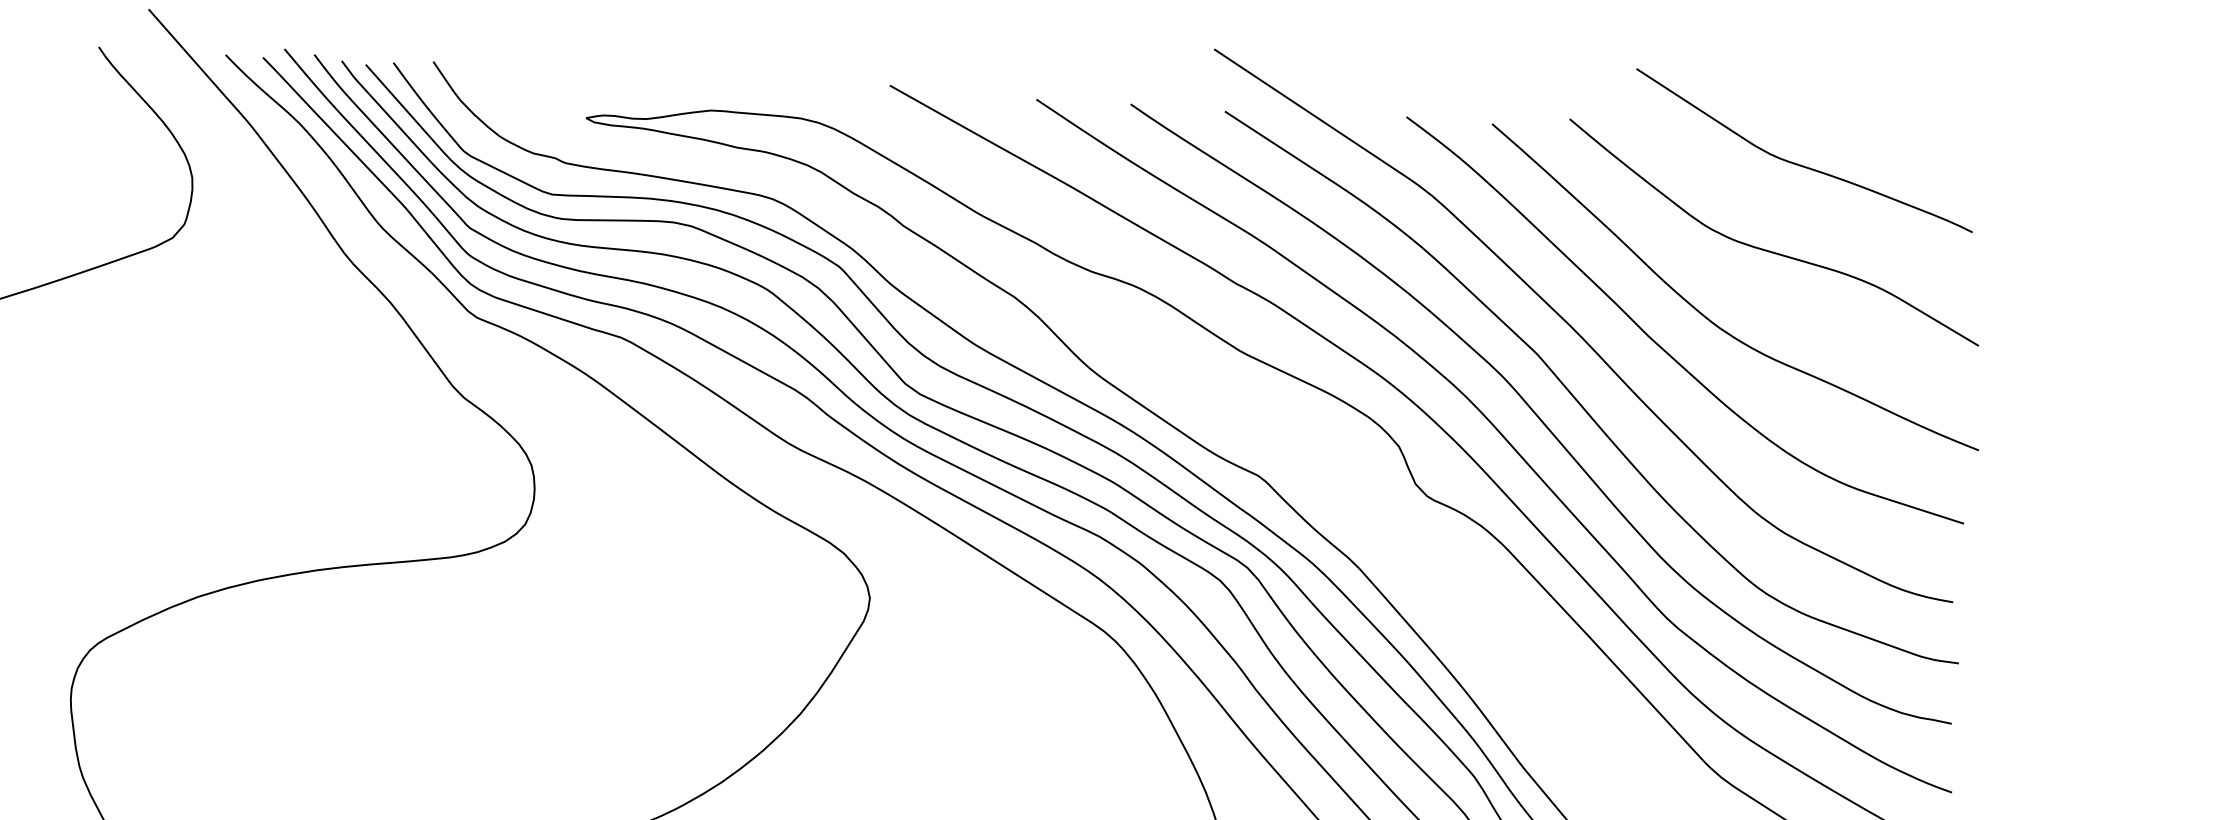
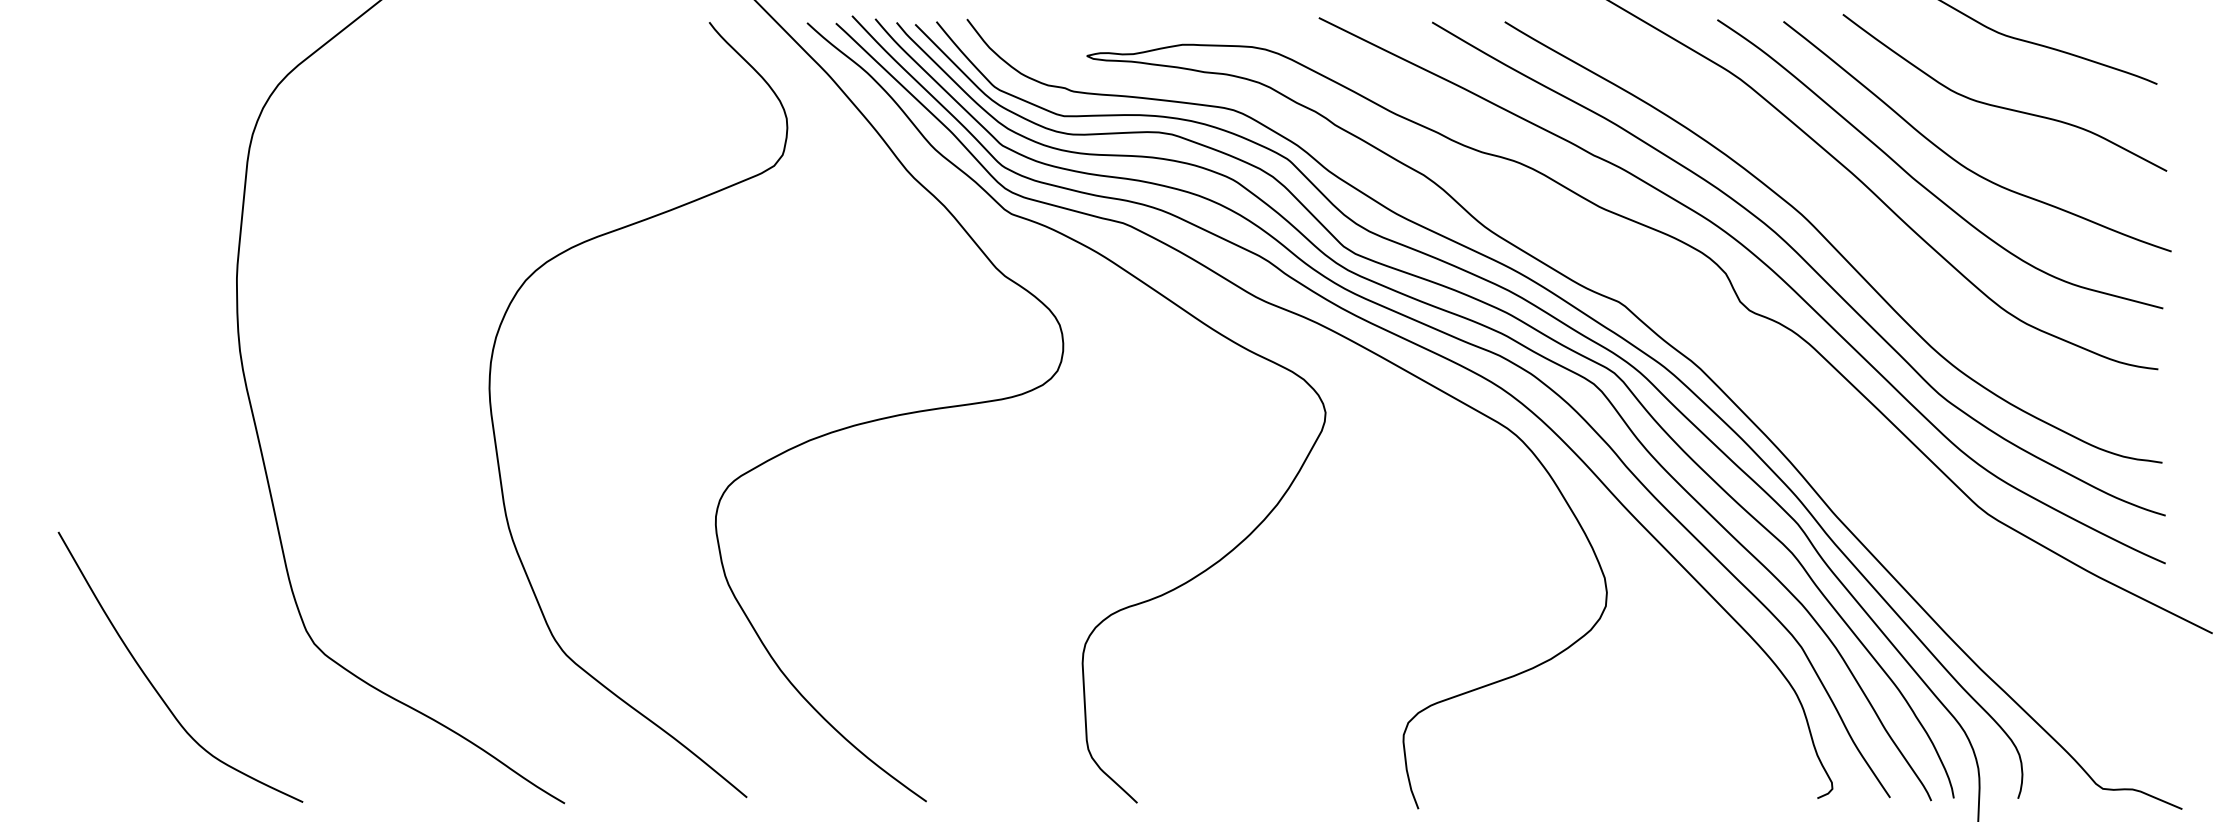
curve: (1574, 395) -> (1858, 226), removed

